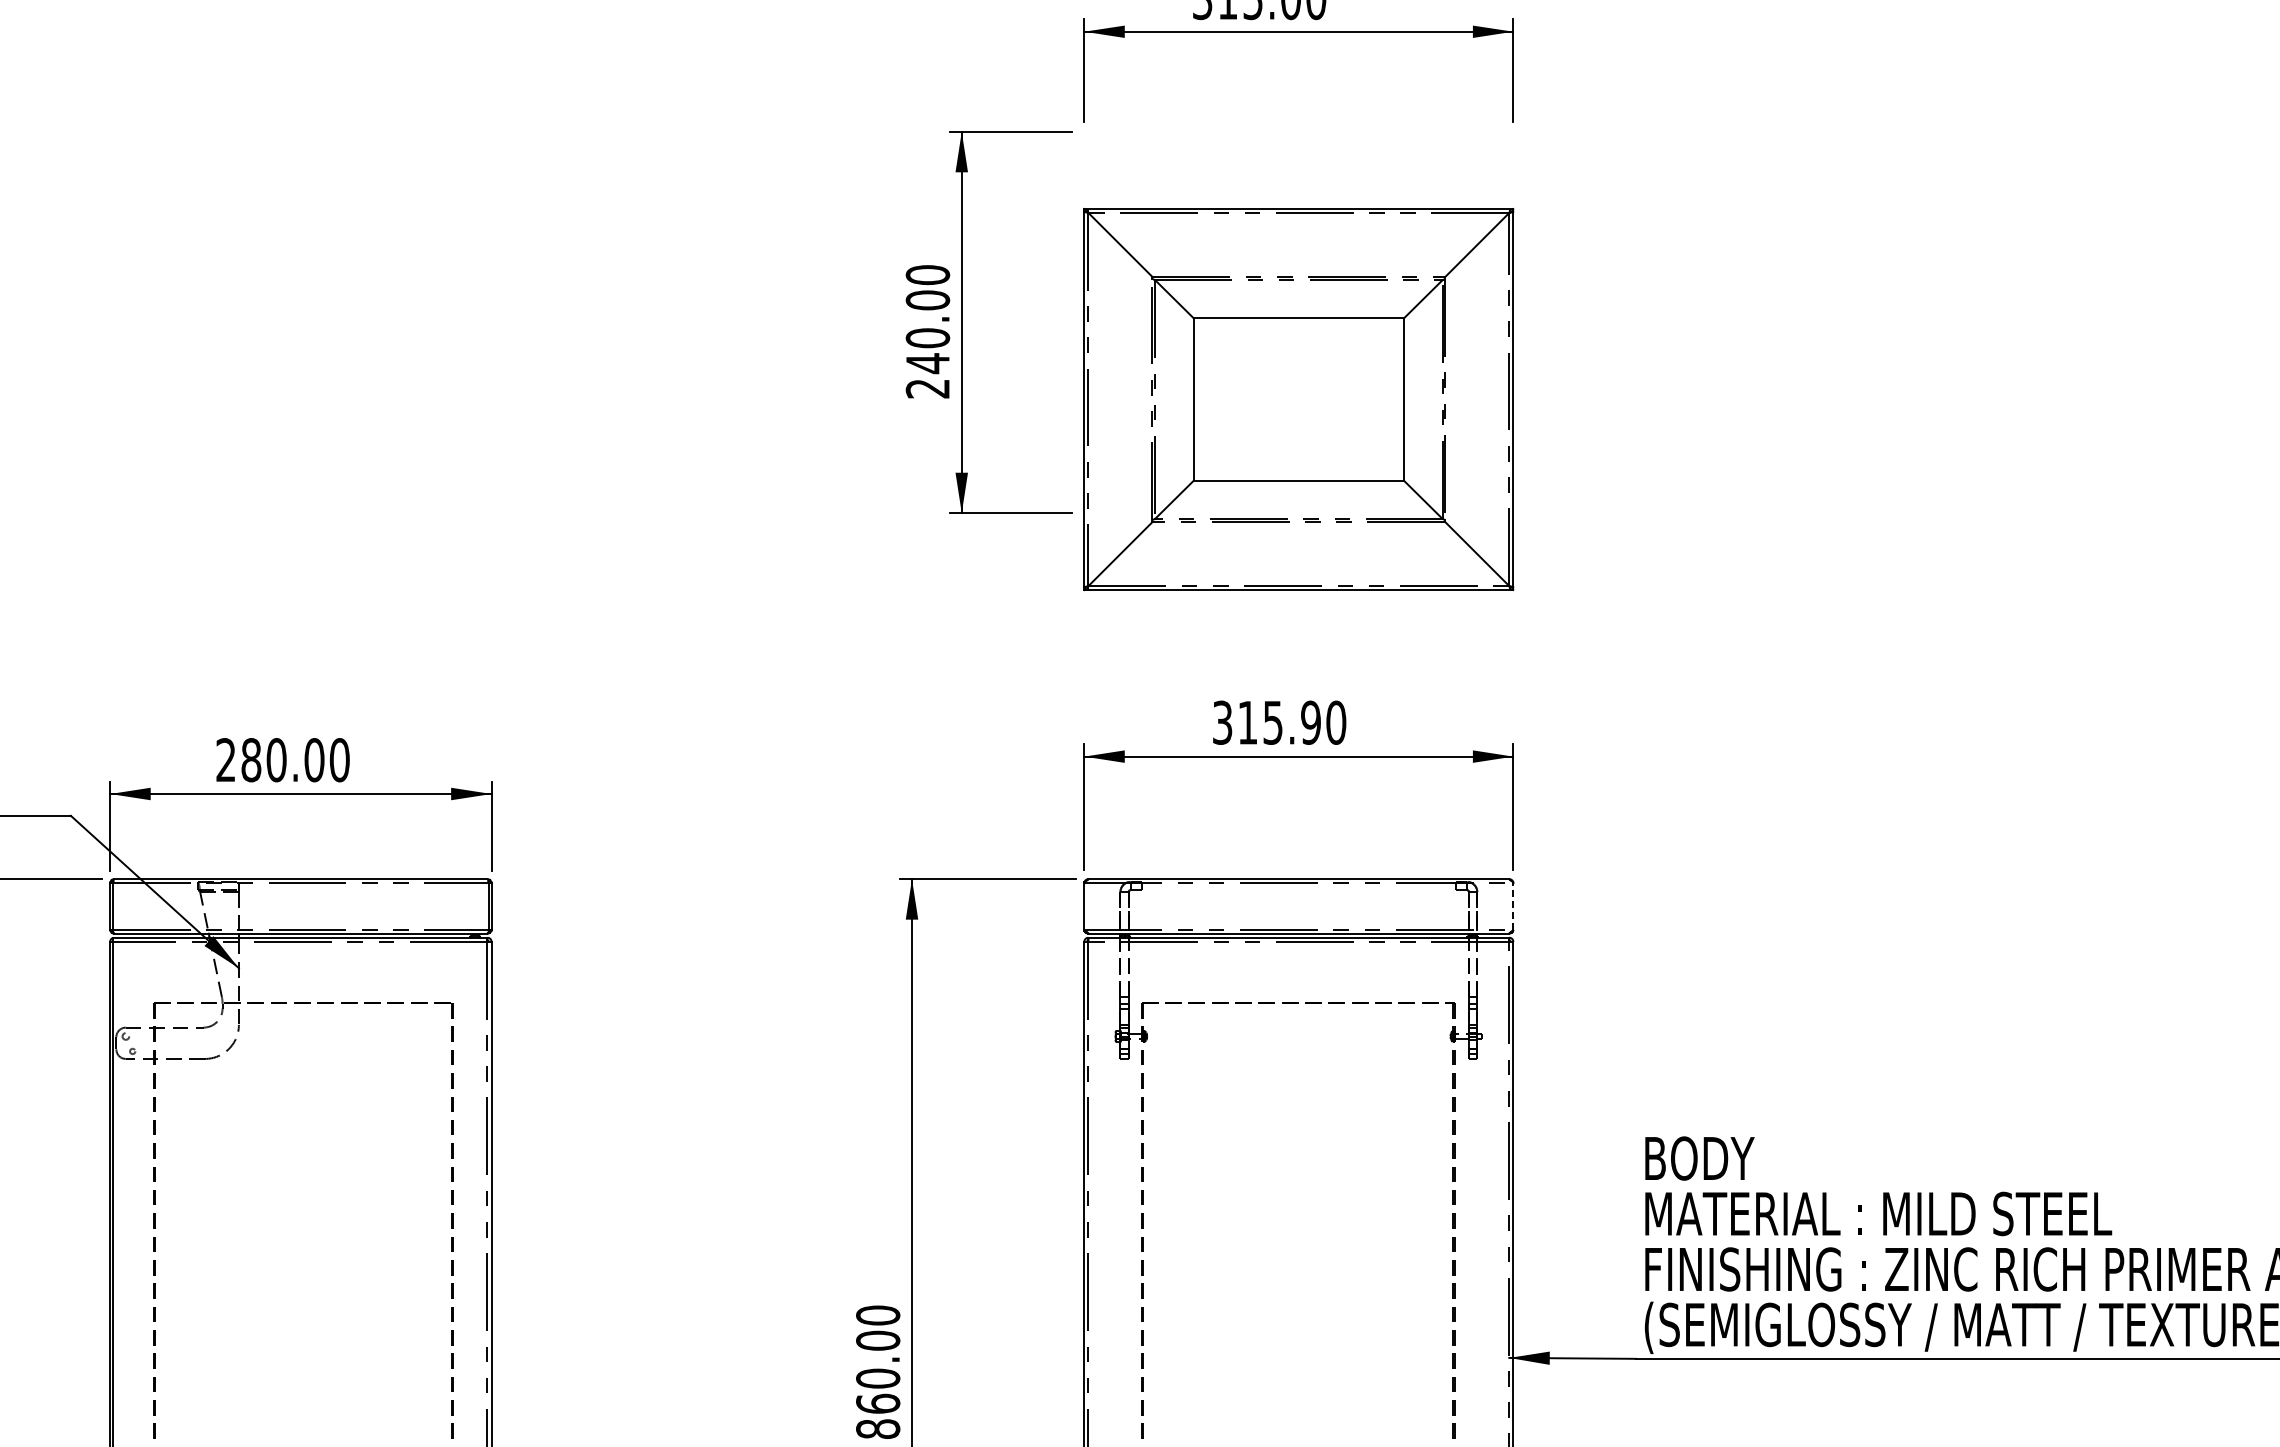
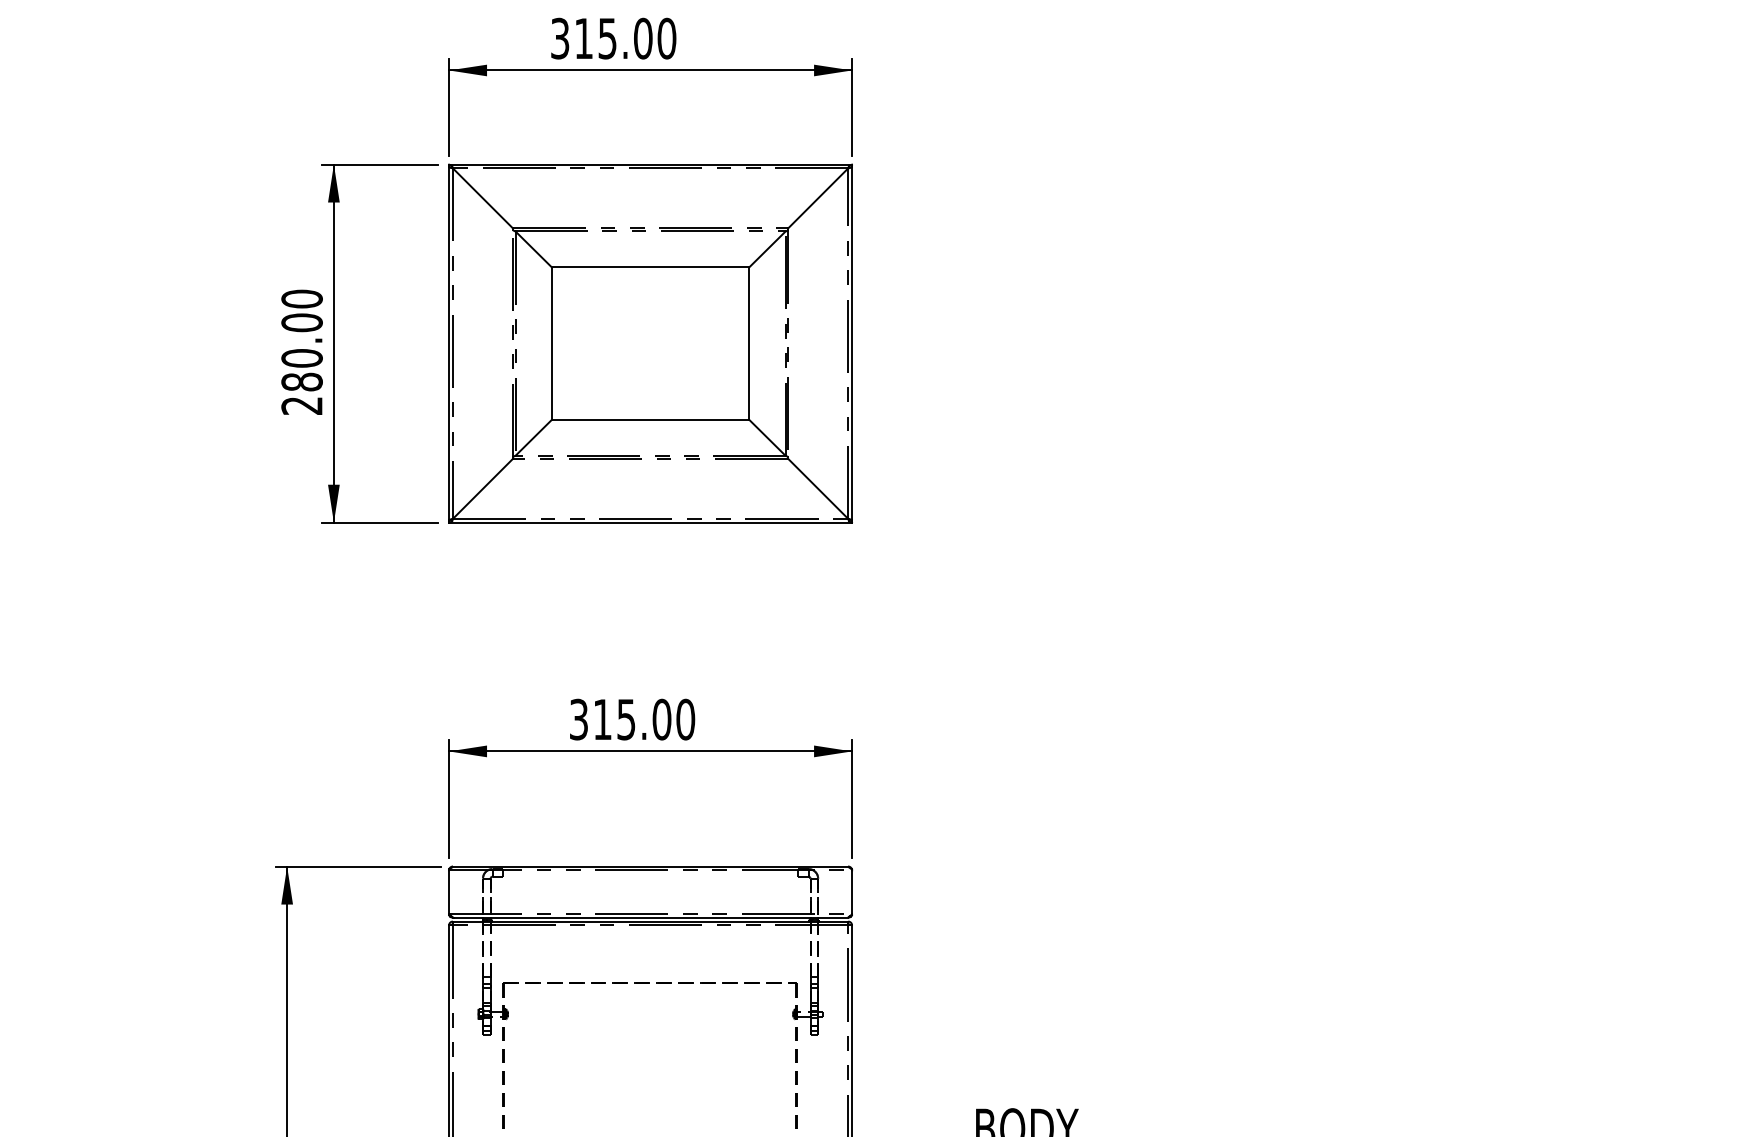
text: (927, 363) -> (301, 382), 240.00 -> 280.00
part: (1298, 399) -> (650, 343), moved
text: (1311, 722) -> (662, 719), 315.90 -> 315.00
line: (1513, 905) -> (852, 891), dashed -> solid

